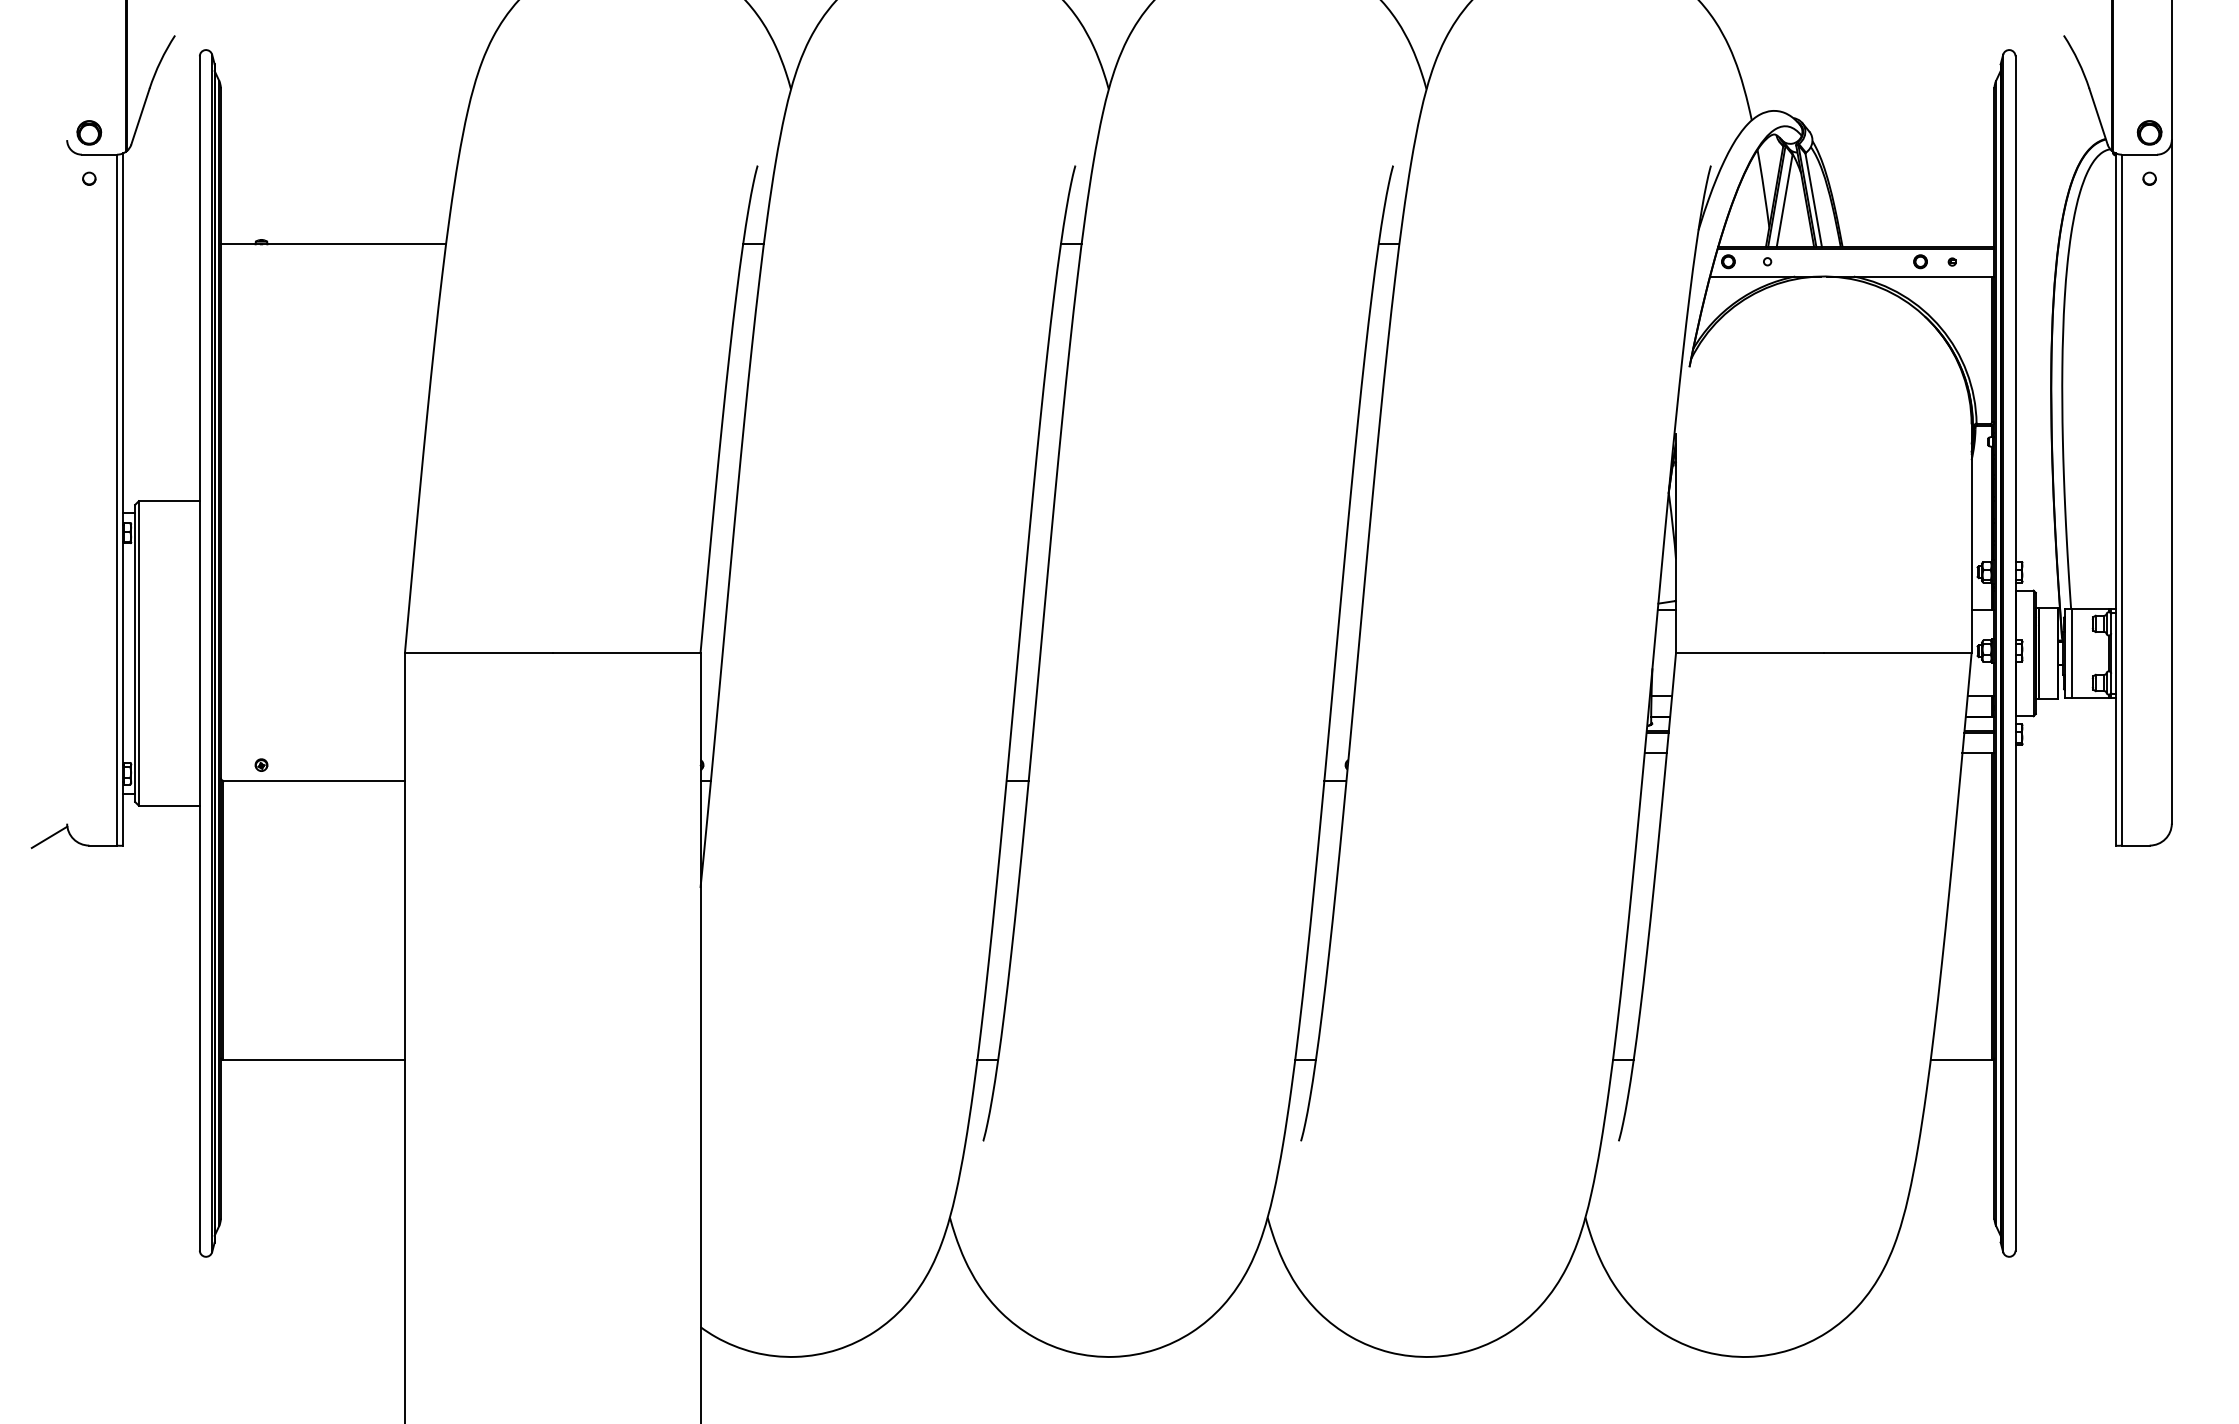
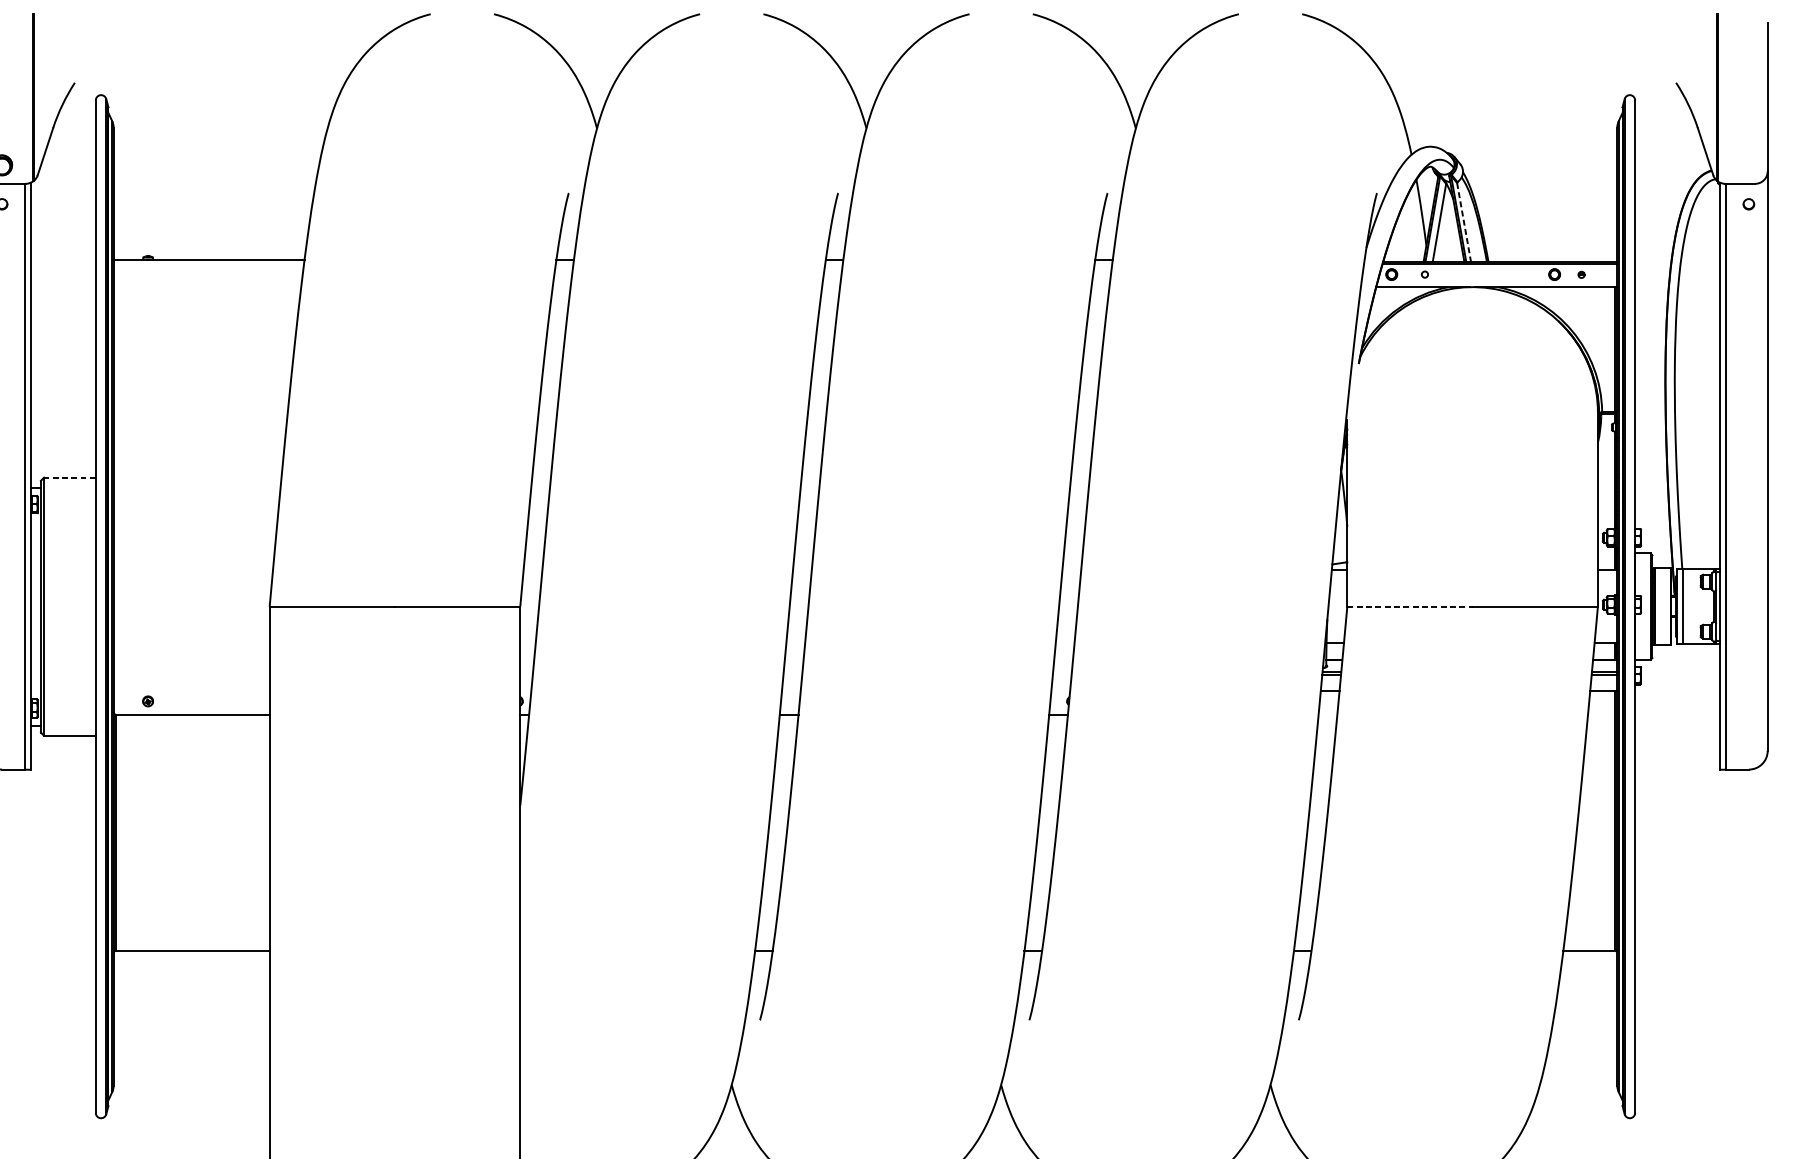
part: (2149, 132) -> (1748, 165), removed
line: (1813, 200) -> (1463, 222), solid -> dashed
line: (168, 501) -> (69, 477), solid -> dashed
line: (1749, 653) -> (1409, 606), solid -> dashed

